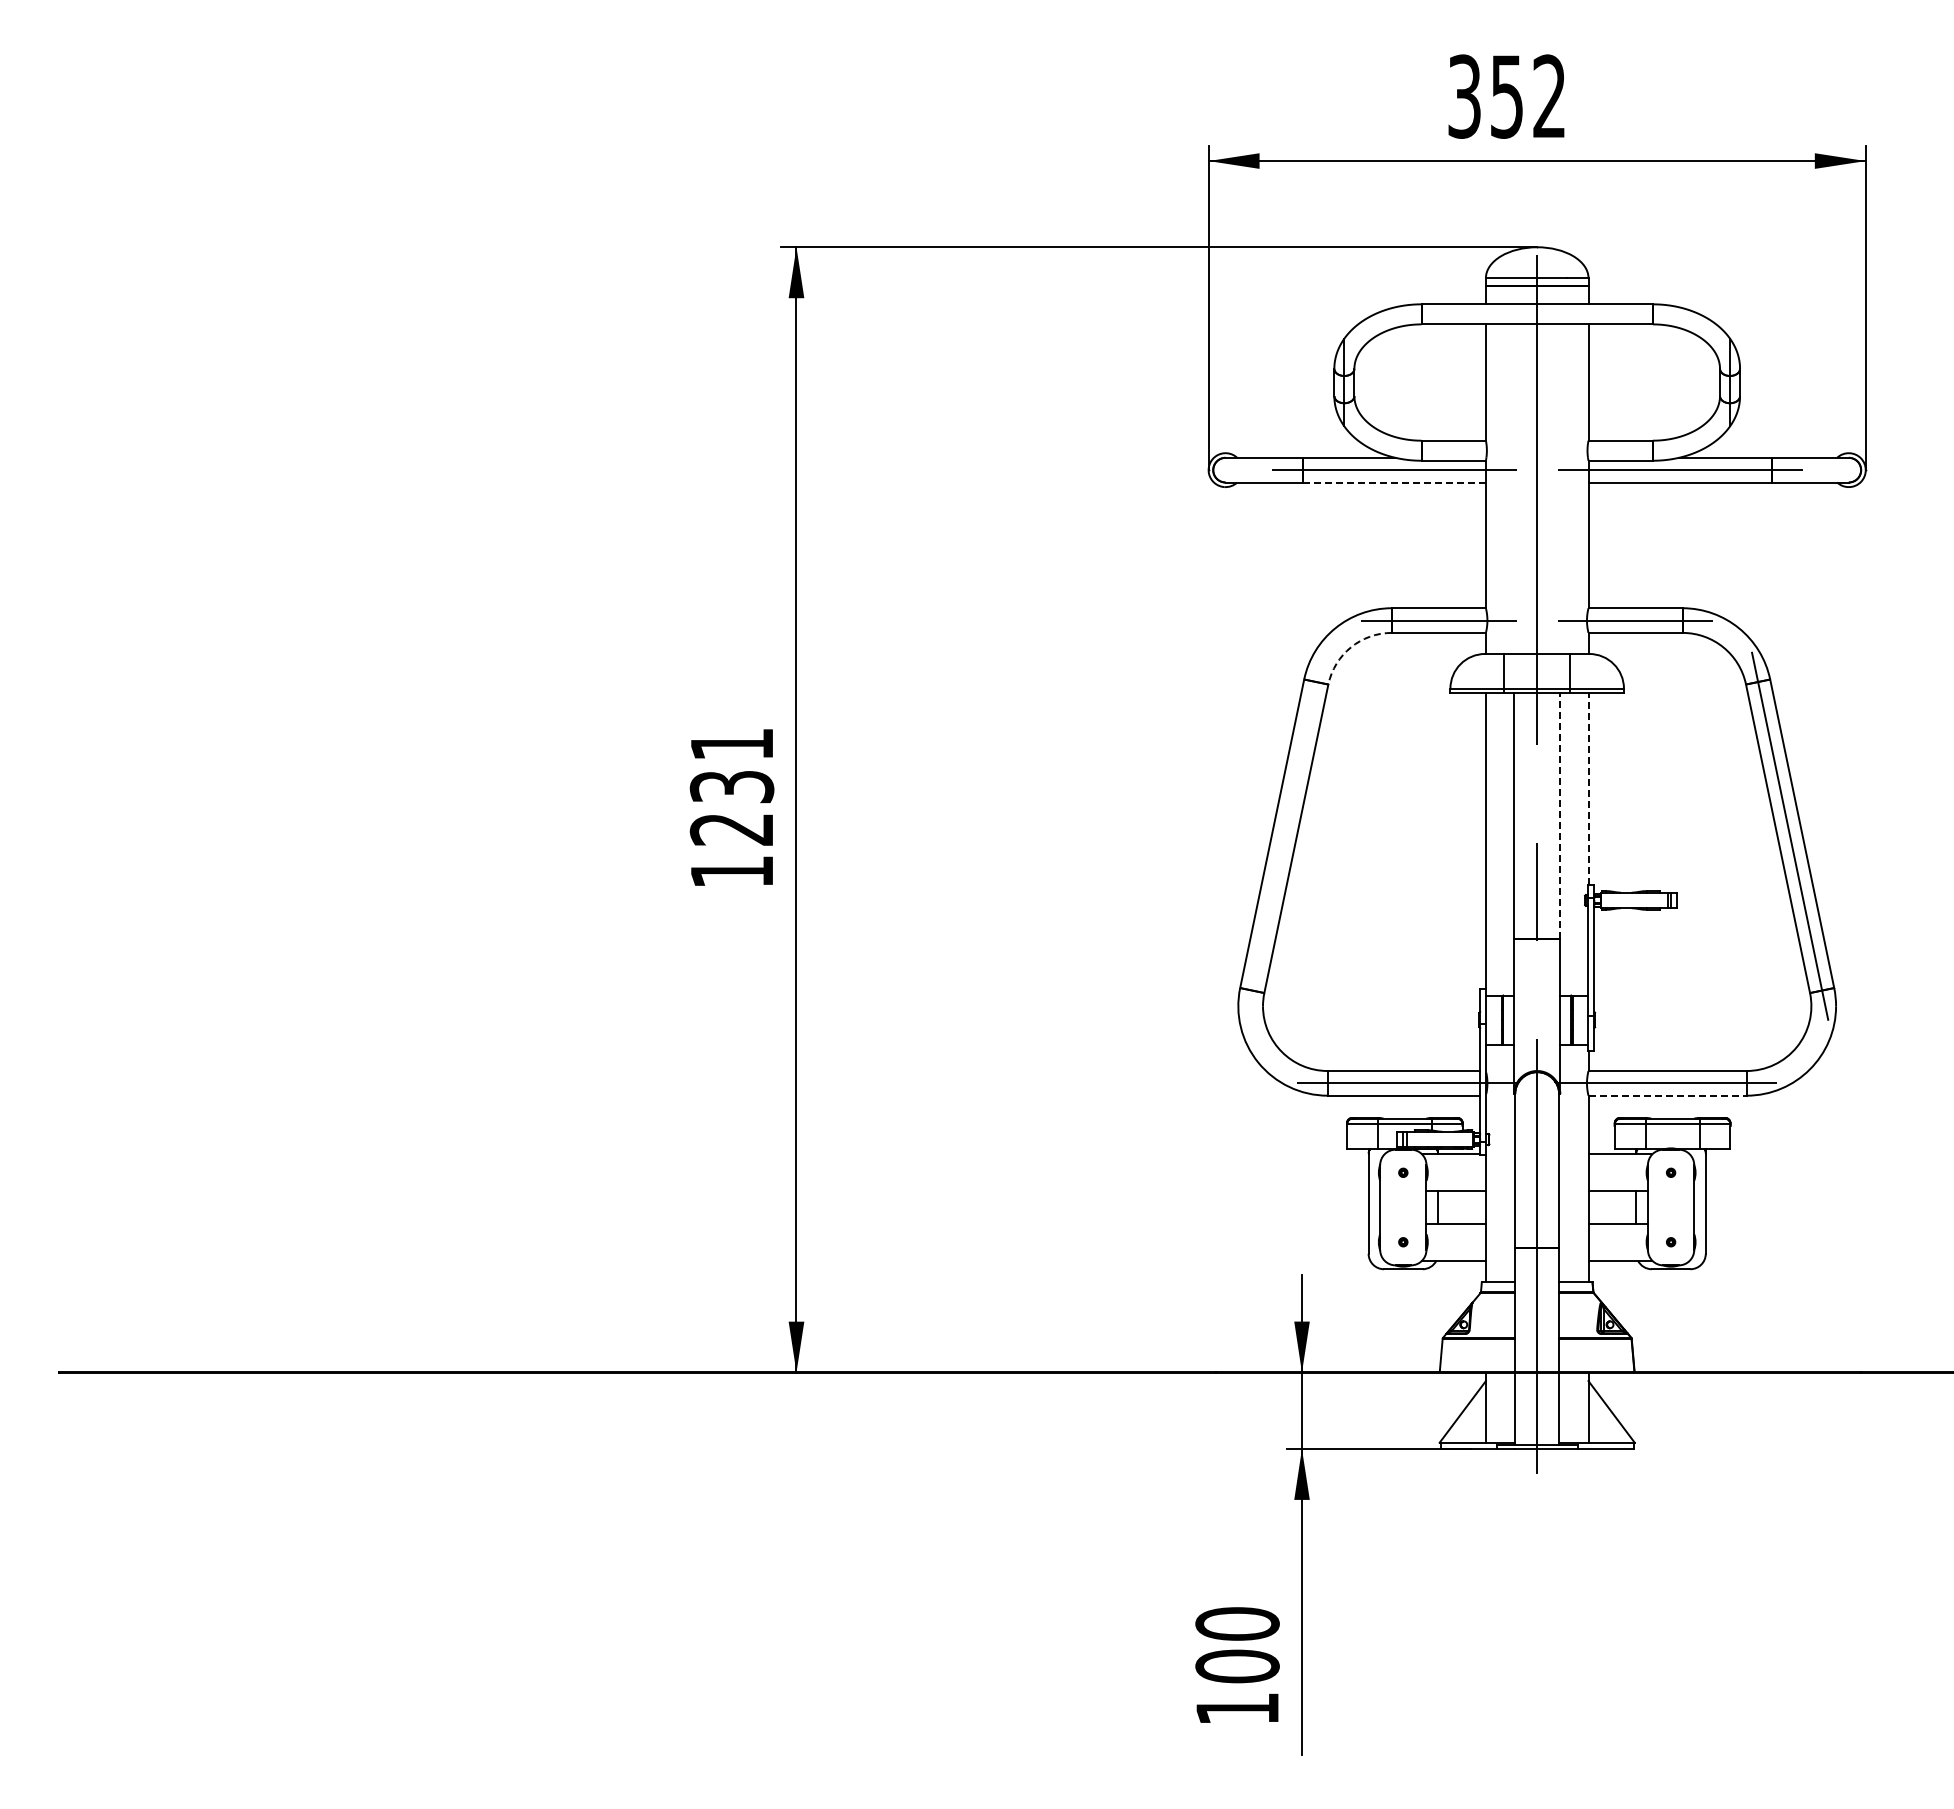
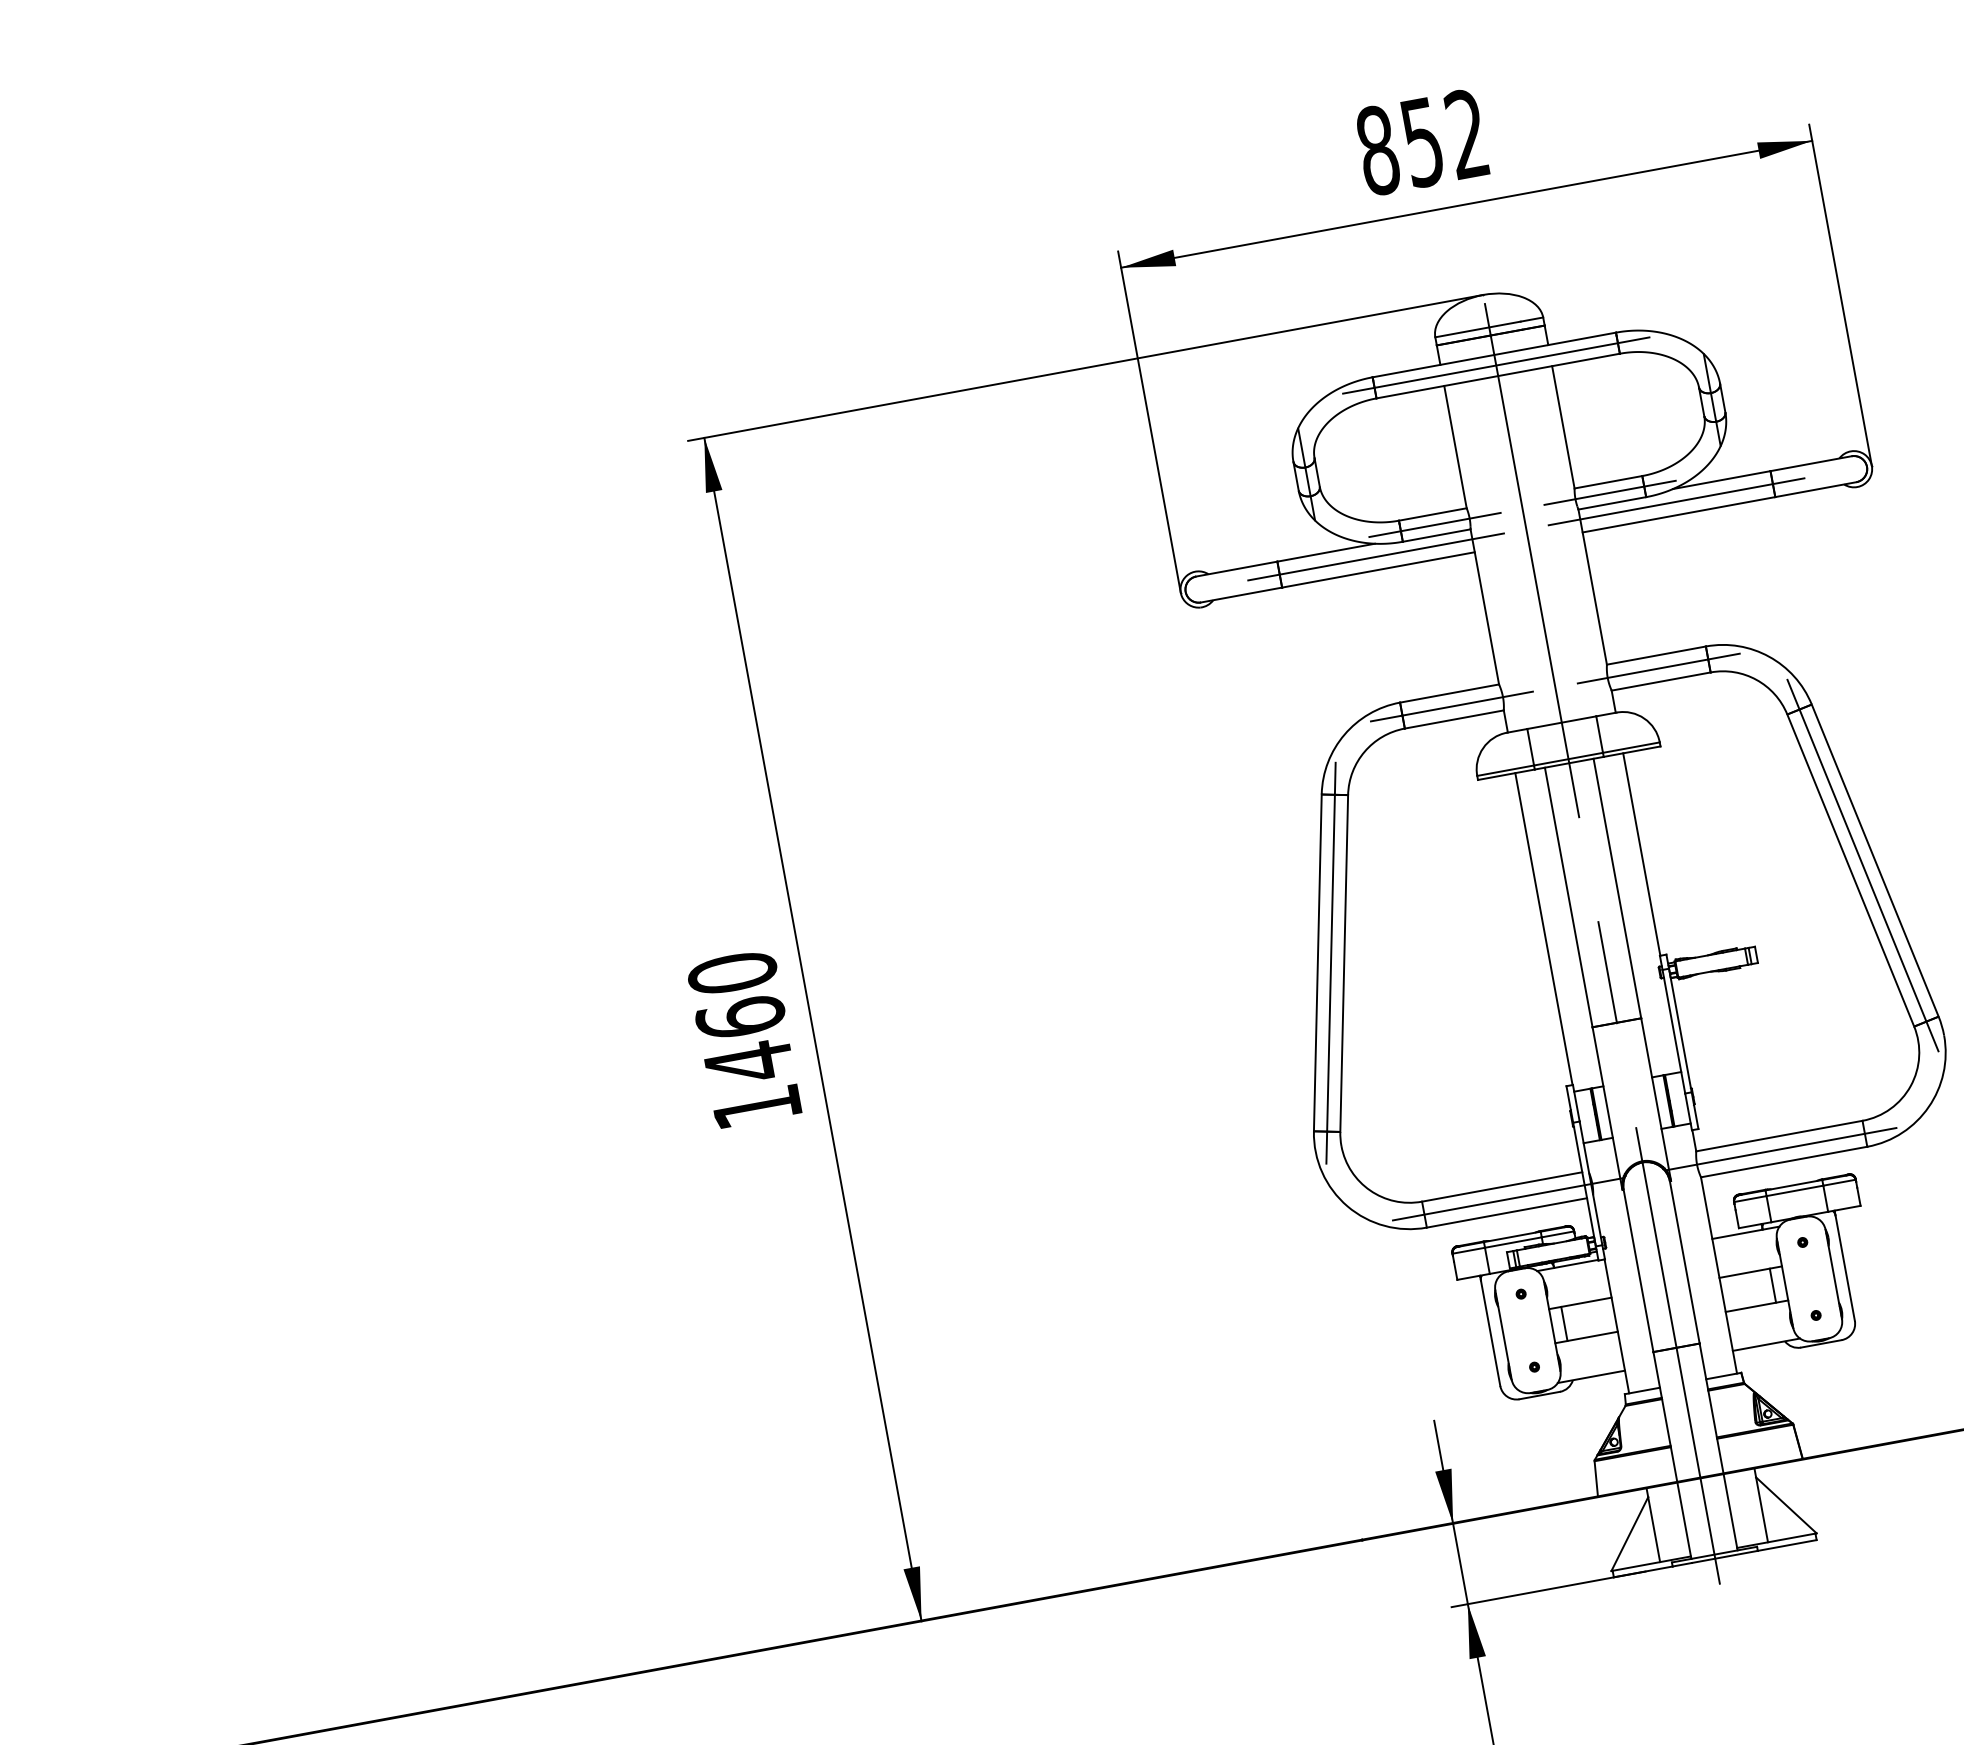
text: (1464, 96) -> (1377, 150), 352 -> 852
line: (1536, 314) -> (1495, 365), added
line: (1453, 450) -> (1434, 524), added
line: (1620, 450) -> (1610, 492), added
line: (1394, 482) -> (1378, 569), dashed -> solid
arc: (1350, 647) -> (1364, 751), dashed -> solid
text: (731, 787) -> (740, 1018), 1231 -> 1460
line: (1588, 788) -> (1641, 854), dashed -> solid
line: (1560, 815) -> (1617, 888), dashed -> solid
line: (1284, 835) -> (1331, 962), added
line: (1668, 1095) -> (1785, 1161), dashed -> solid

